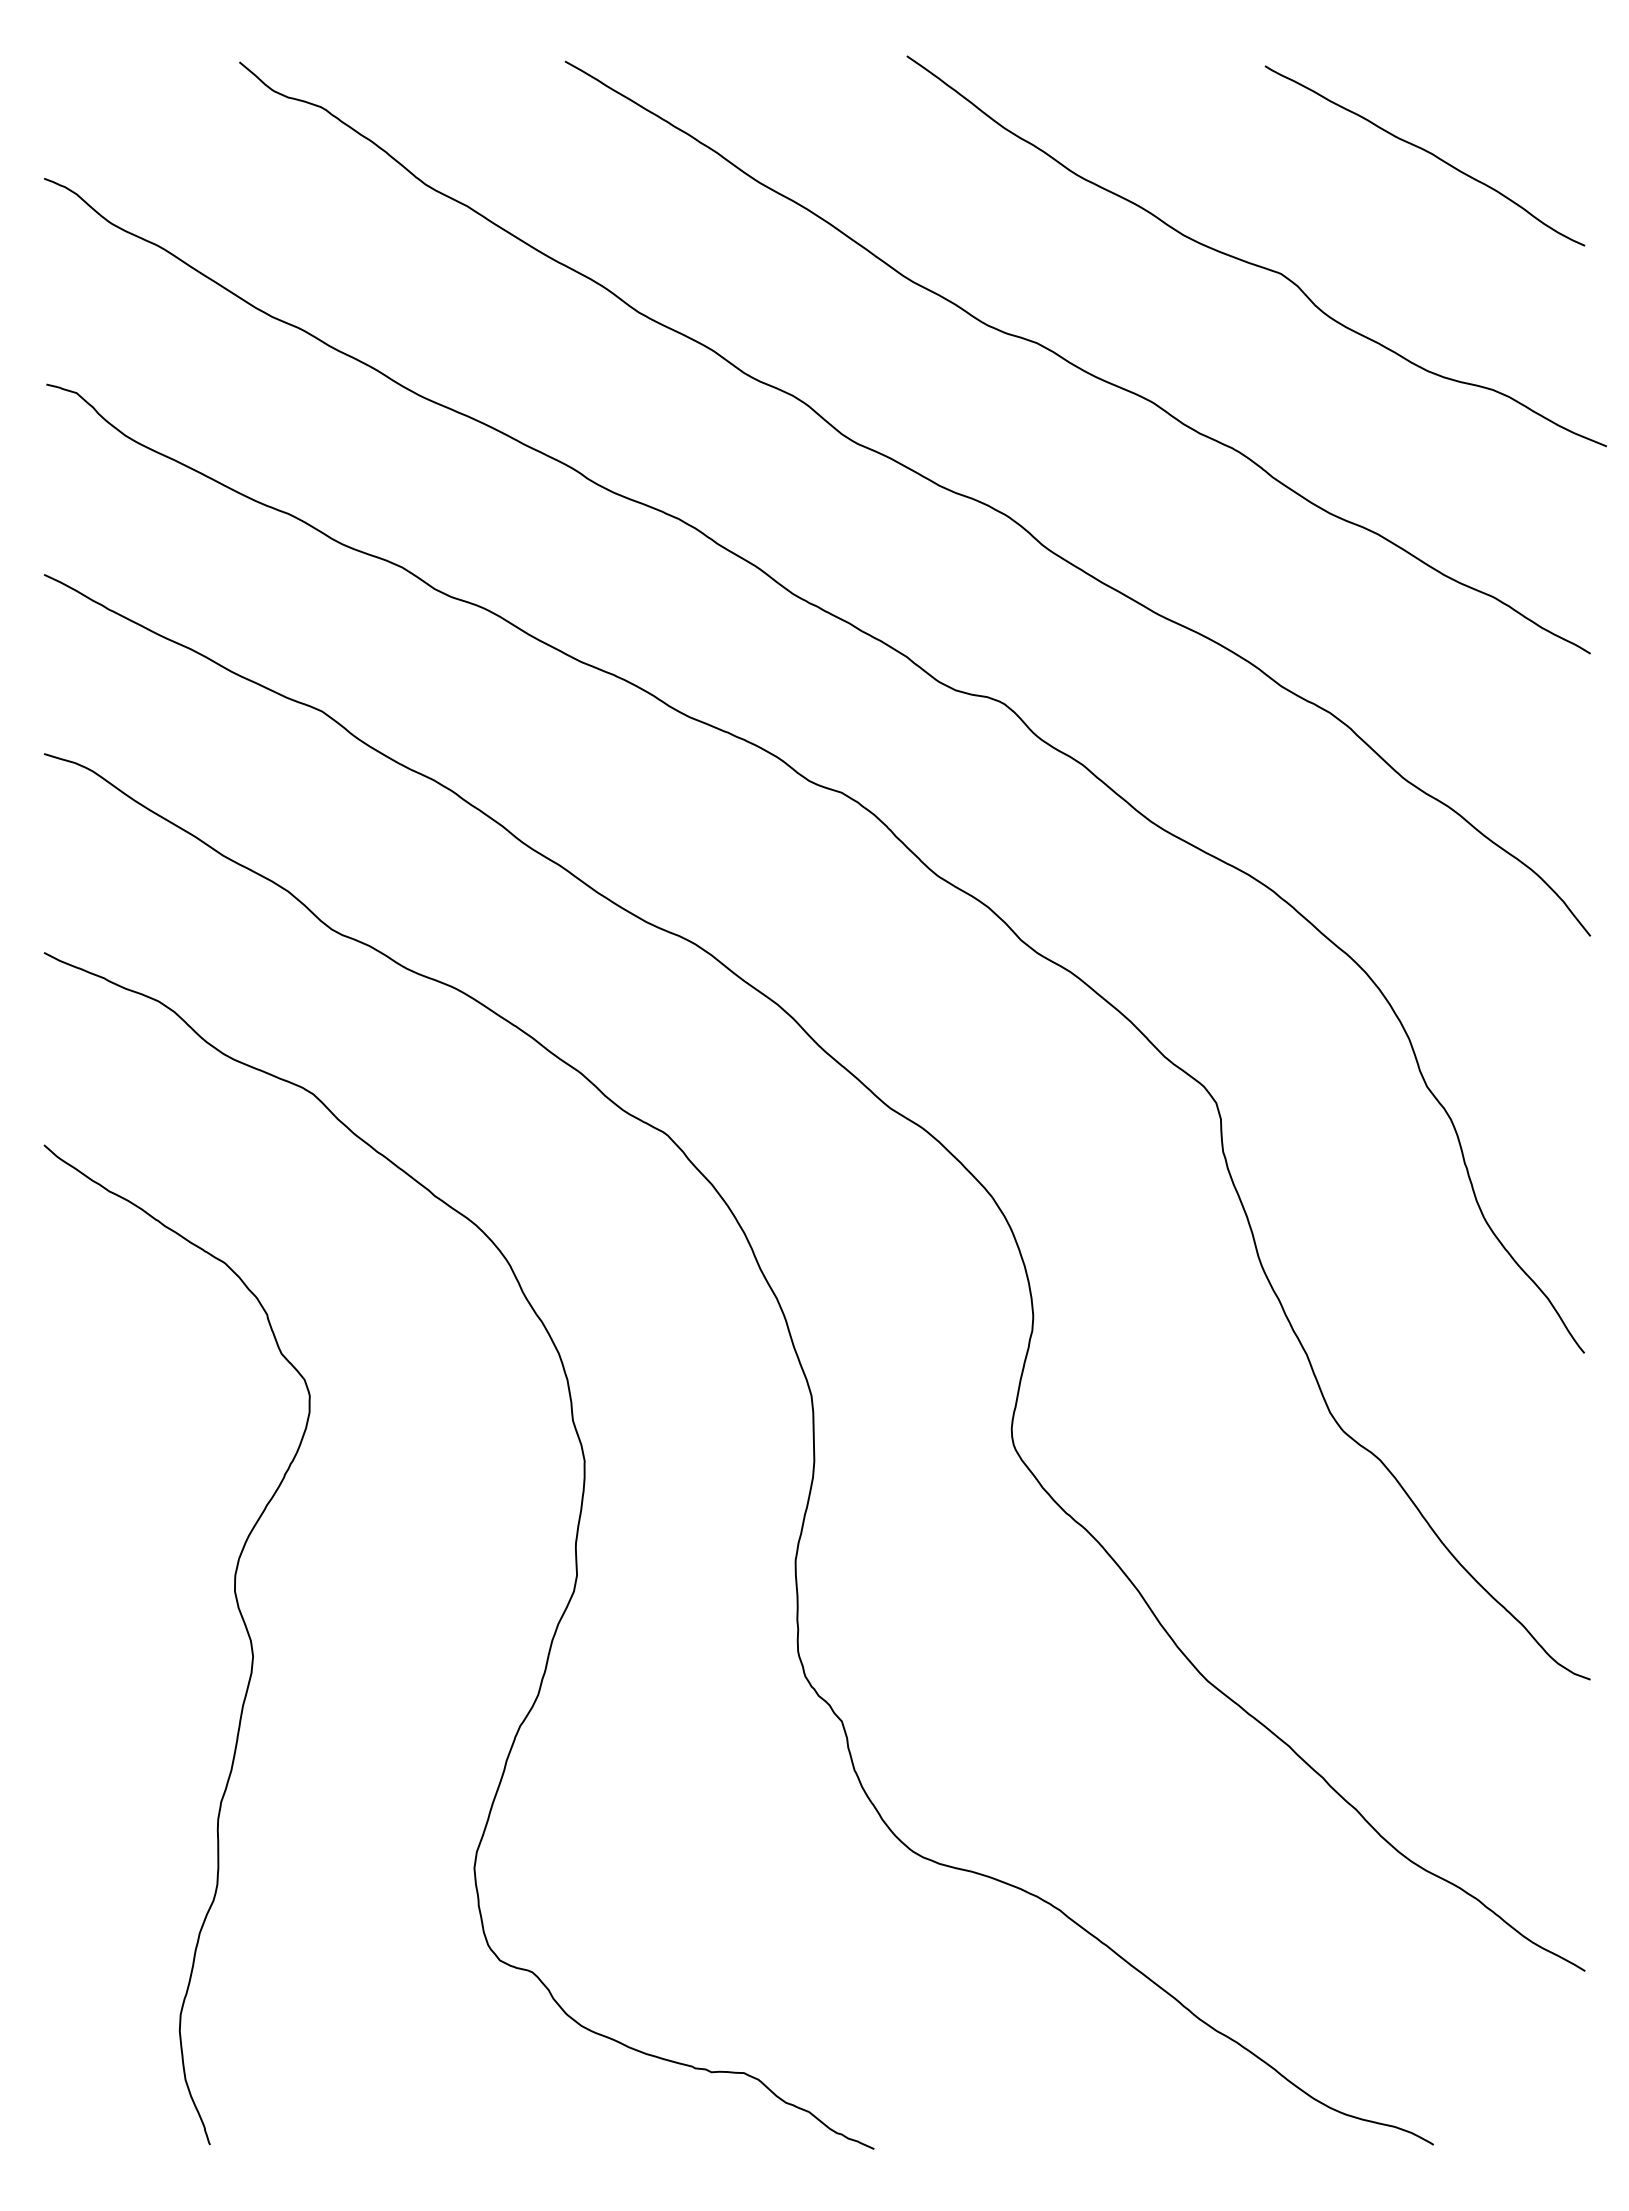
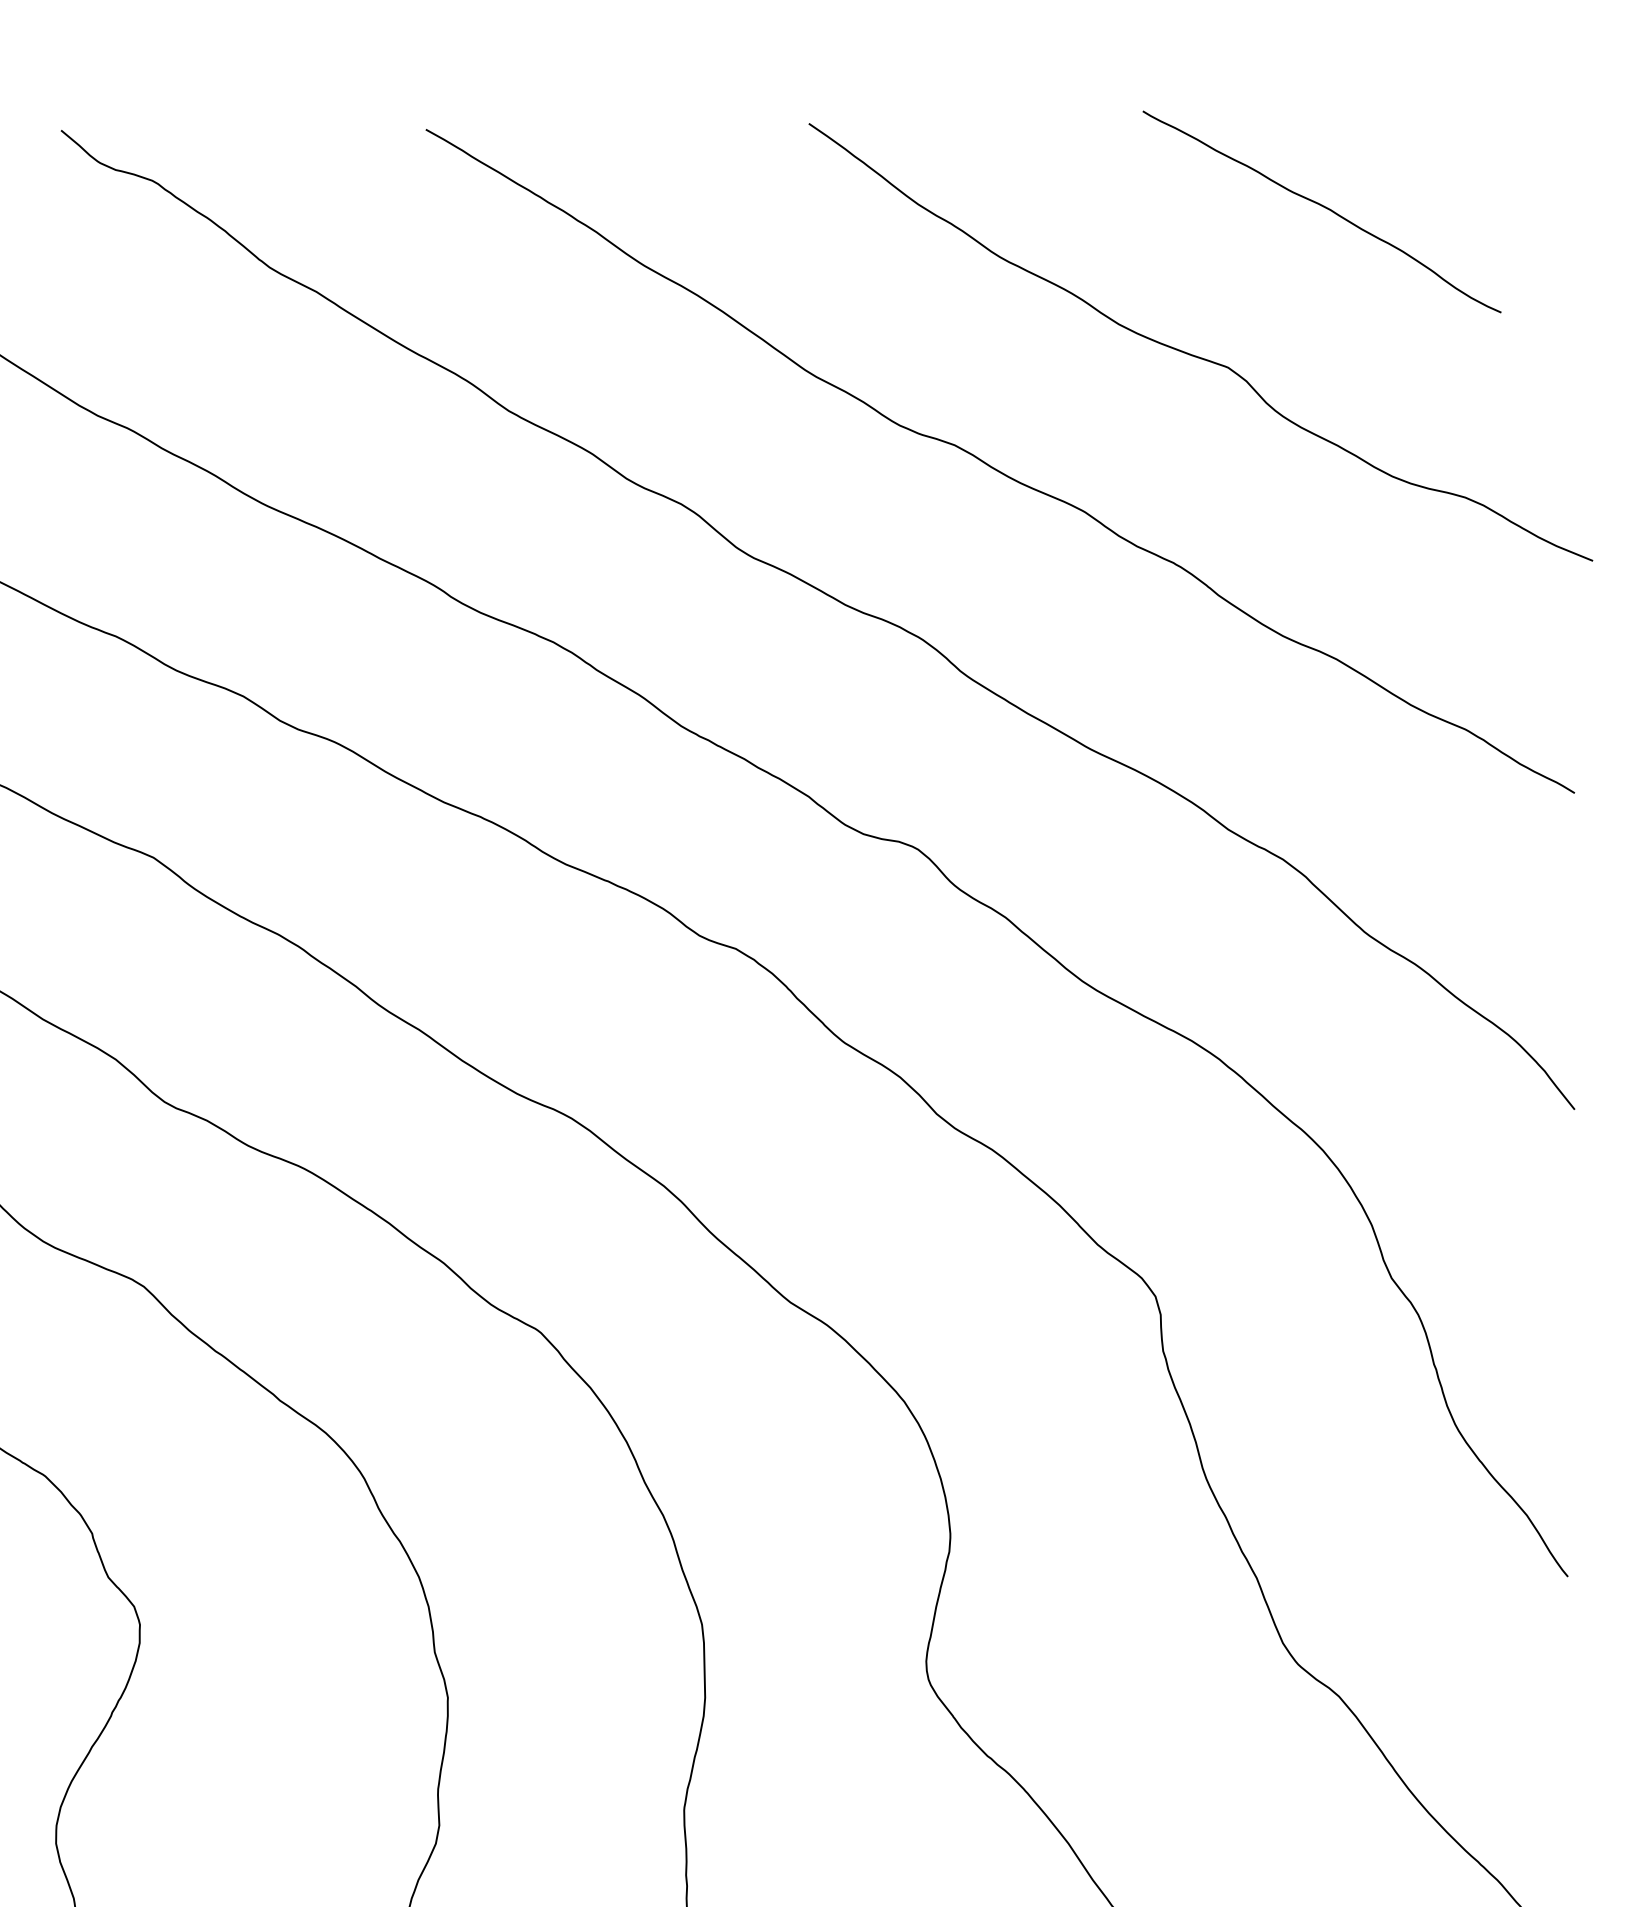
curve: (1426, 152) -> (1323, 208), moved

